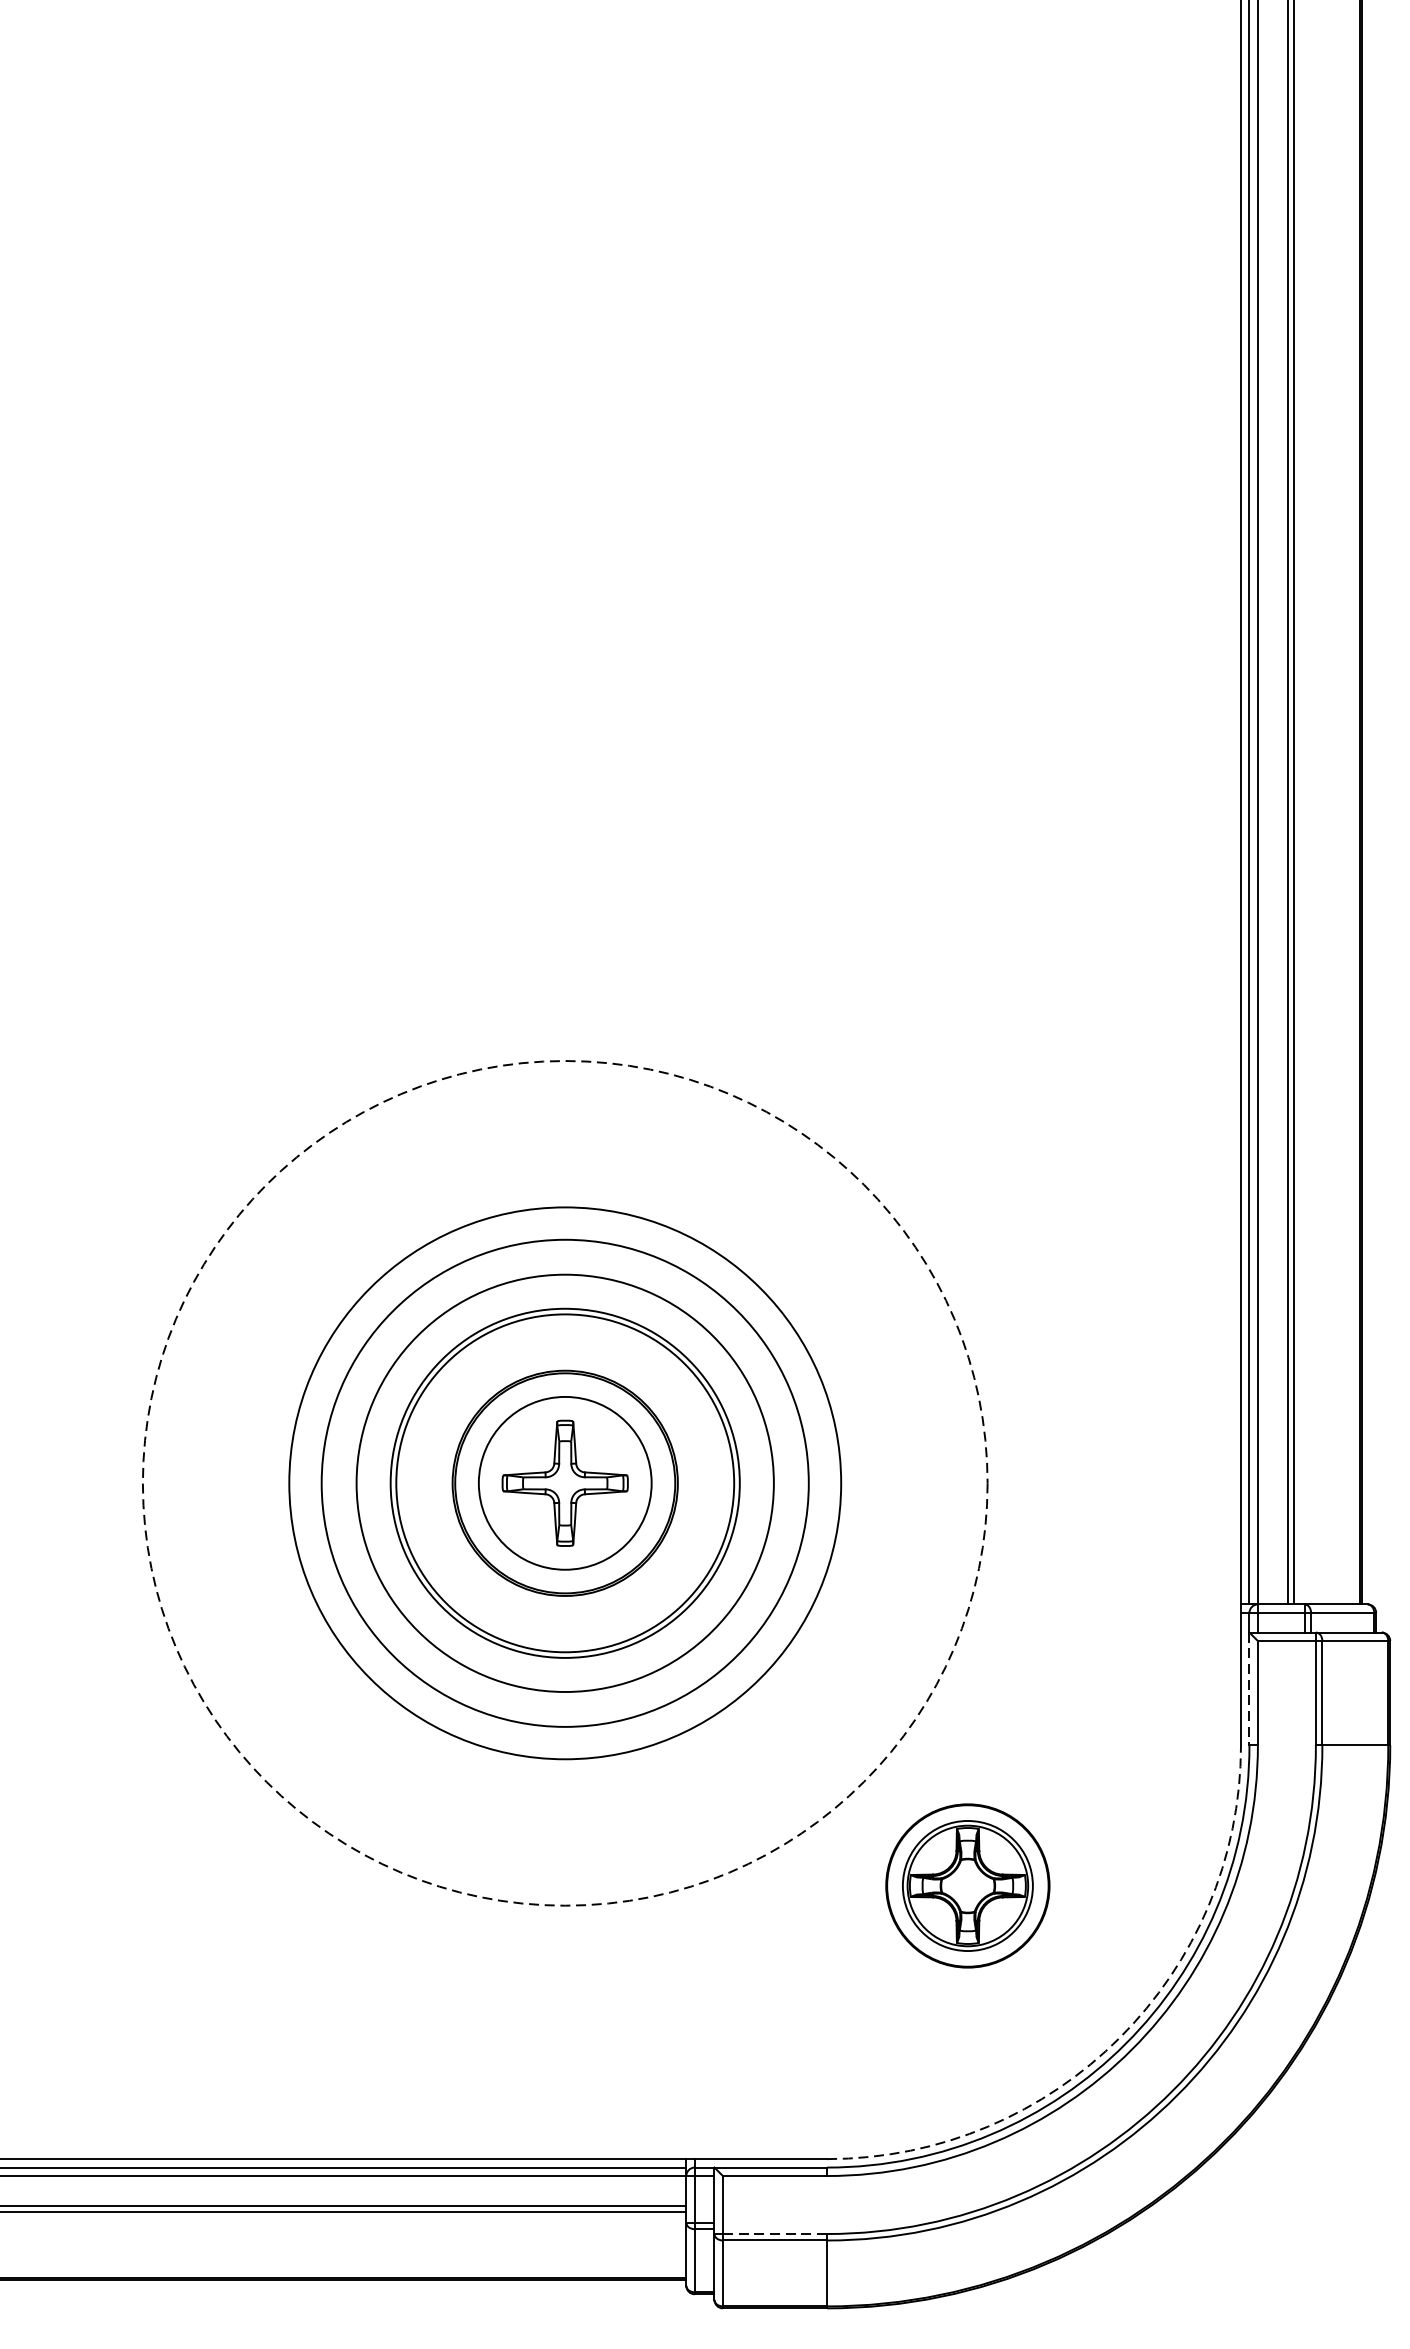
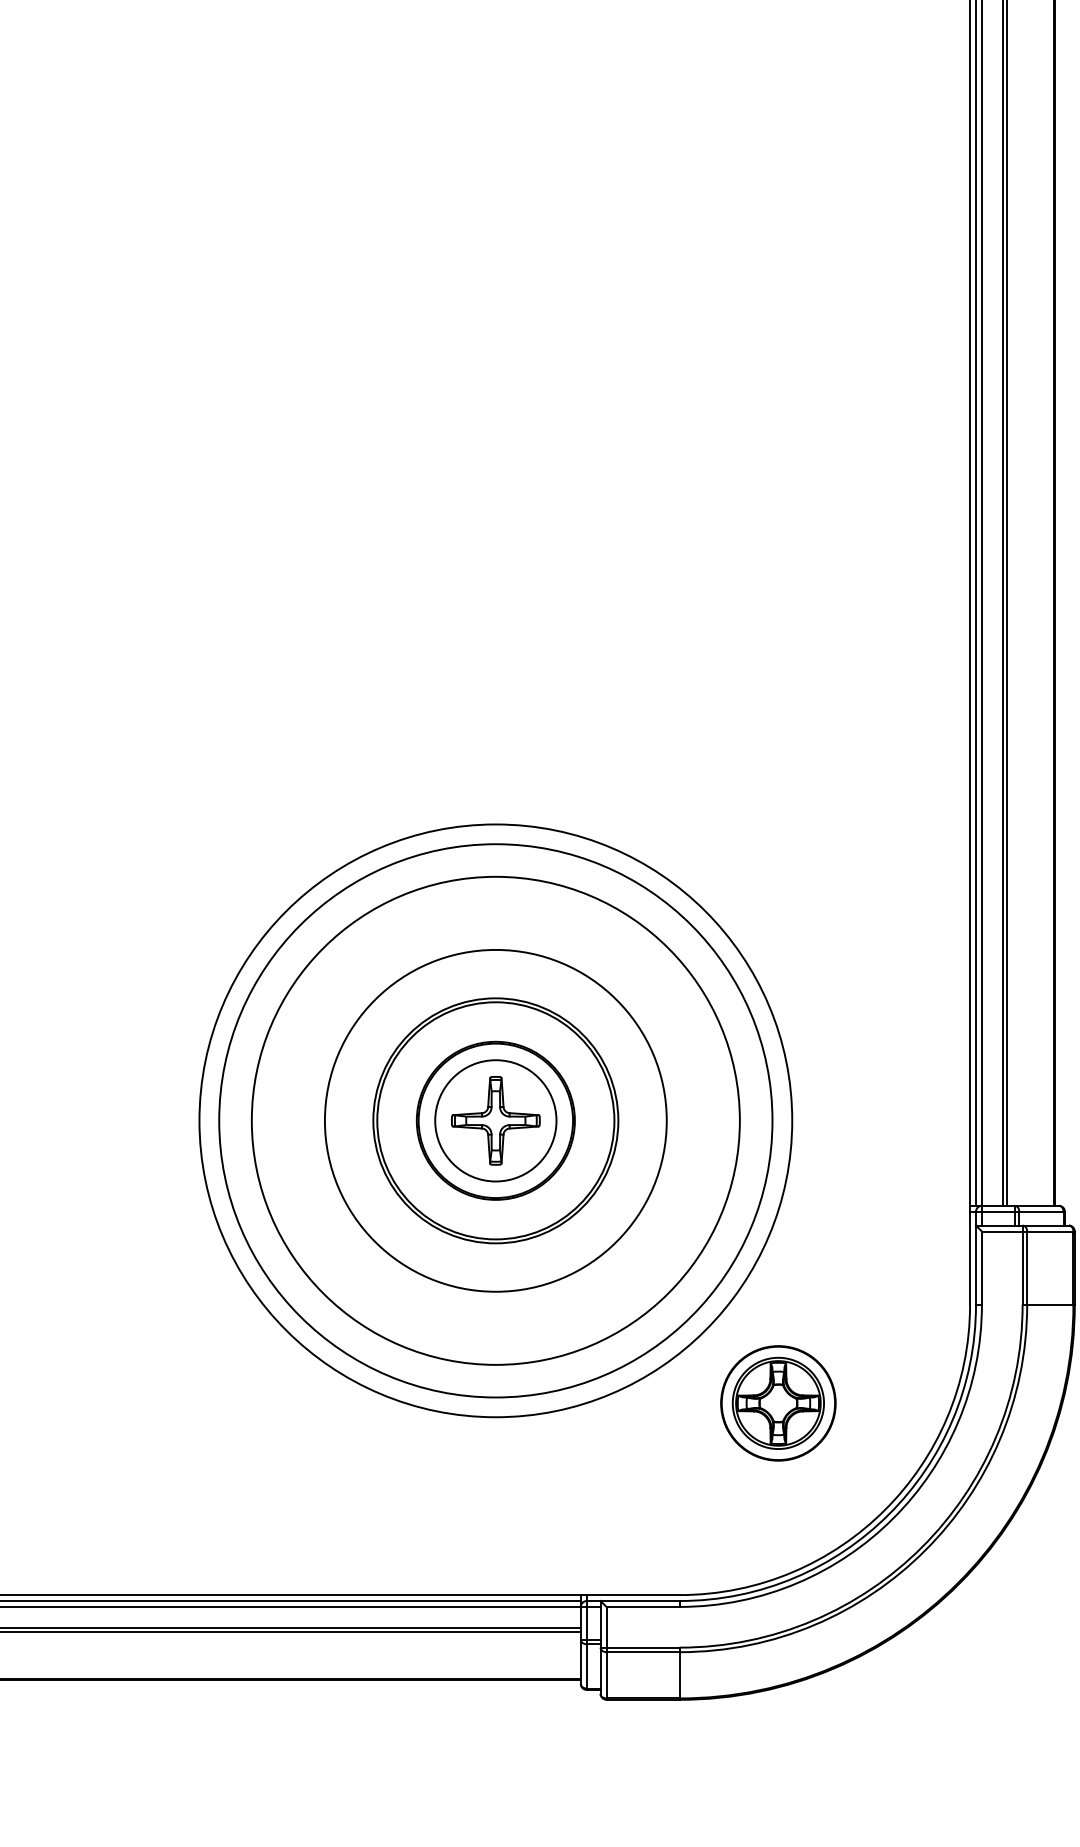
circle: (564, 1482) -> (495, 1120), dashed -> solid
circle: (564, 1482) -> (495, 1120), size x1.43
circle: (564, 1482) -> (495, 1120), size x1.67
line: (1250, 1689) -> (976, 1265), dashed -> solid
arc: (1120, 2038) -> (885, 1510), dashed -> solid
line: (775, 2233) -> (643, 1647), dashed -> solid

